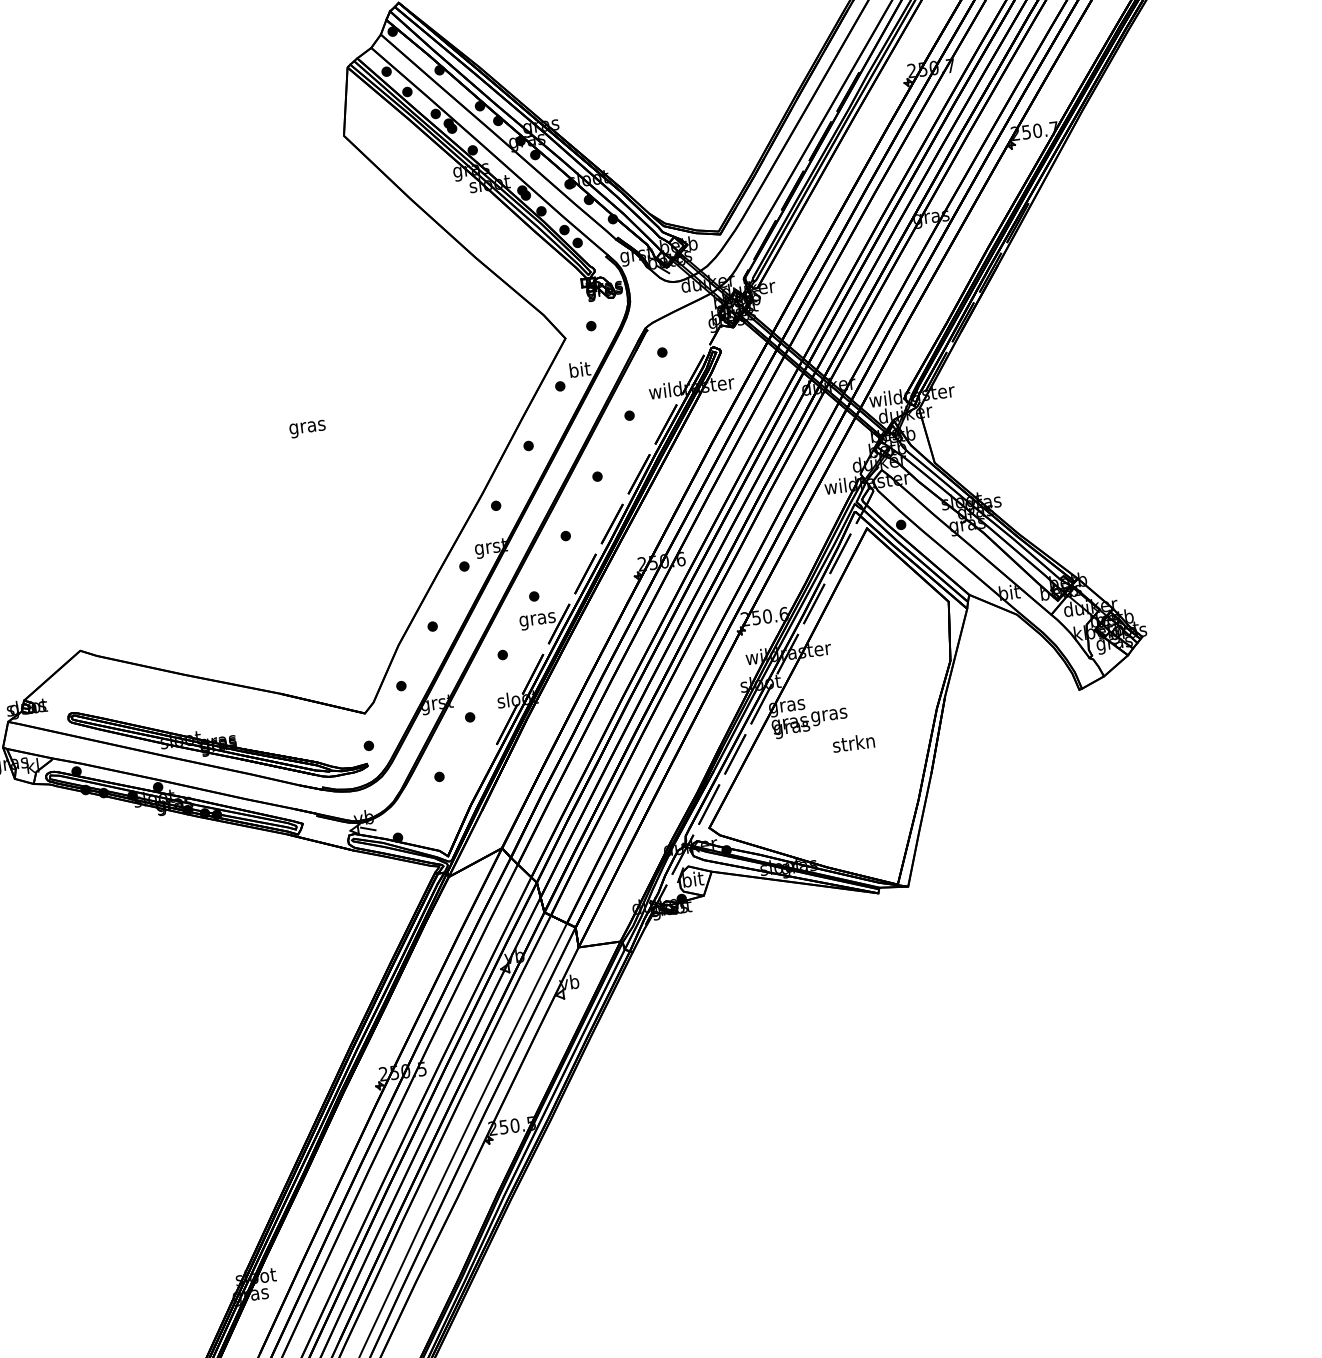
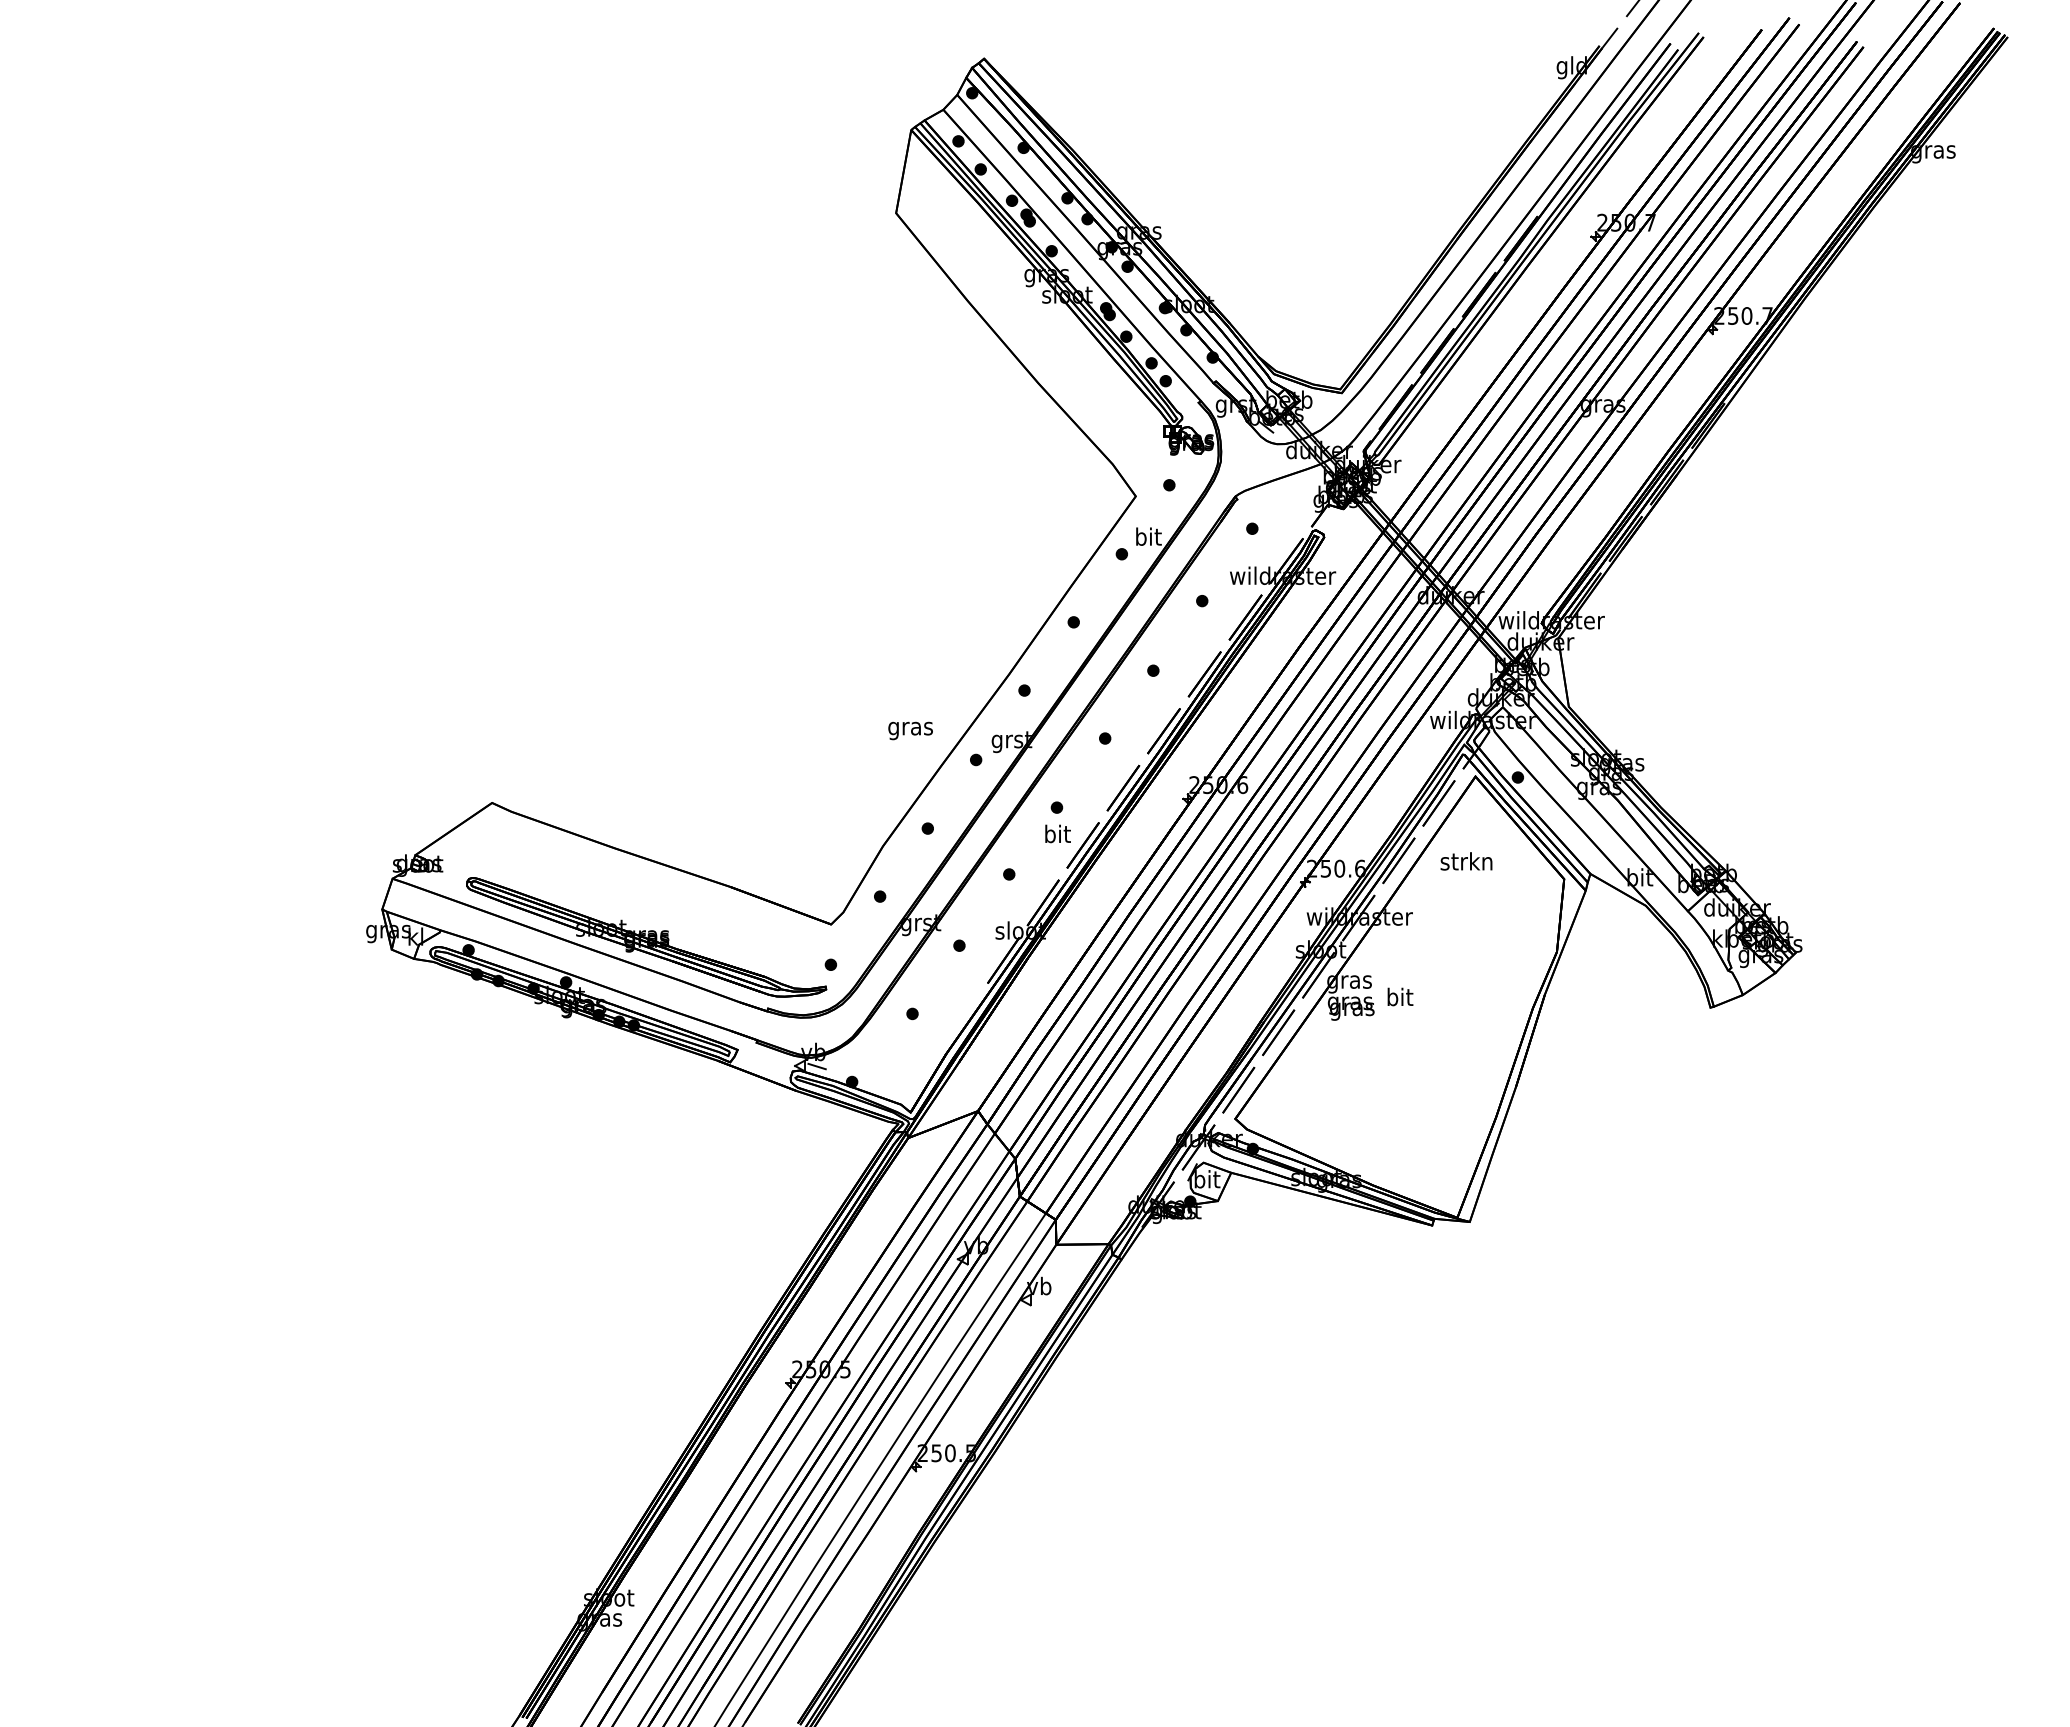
text: (307, 428) -> (910, 730), moved
text: (537, 618) -> (1057, 835), gras -> bit
text: (828, 714) -> (1399, 998), gras -> bit
text: (853, 743) -> (1466, 861), moved

